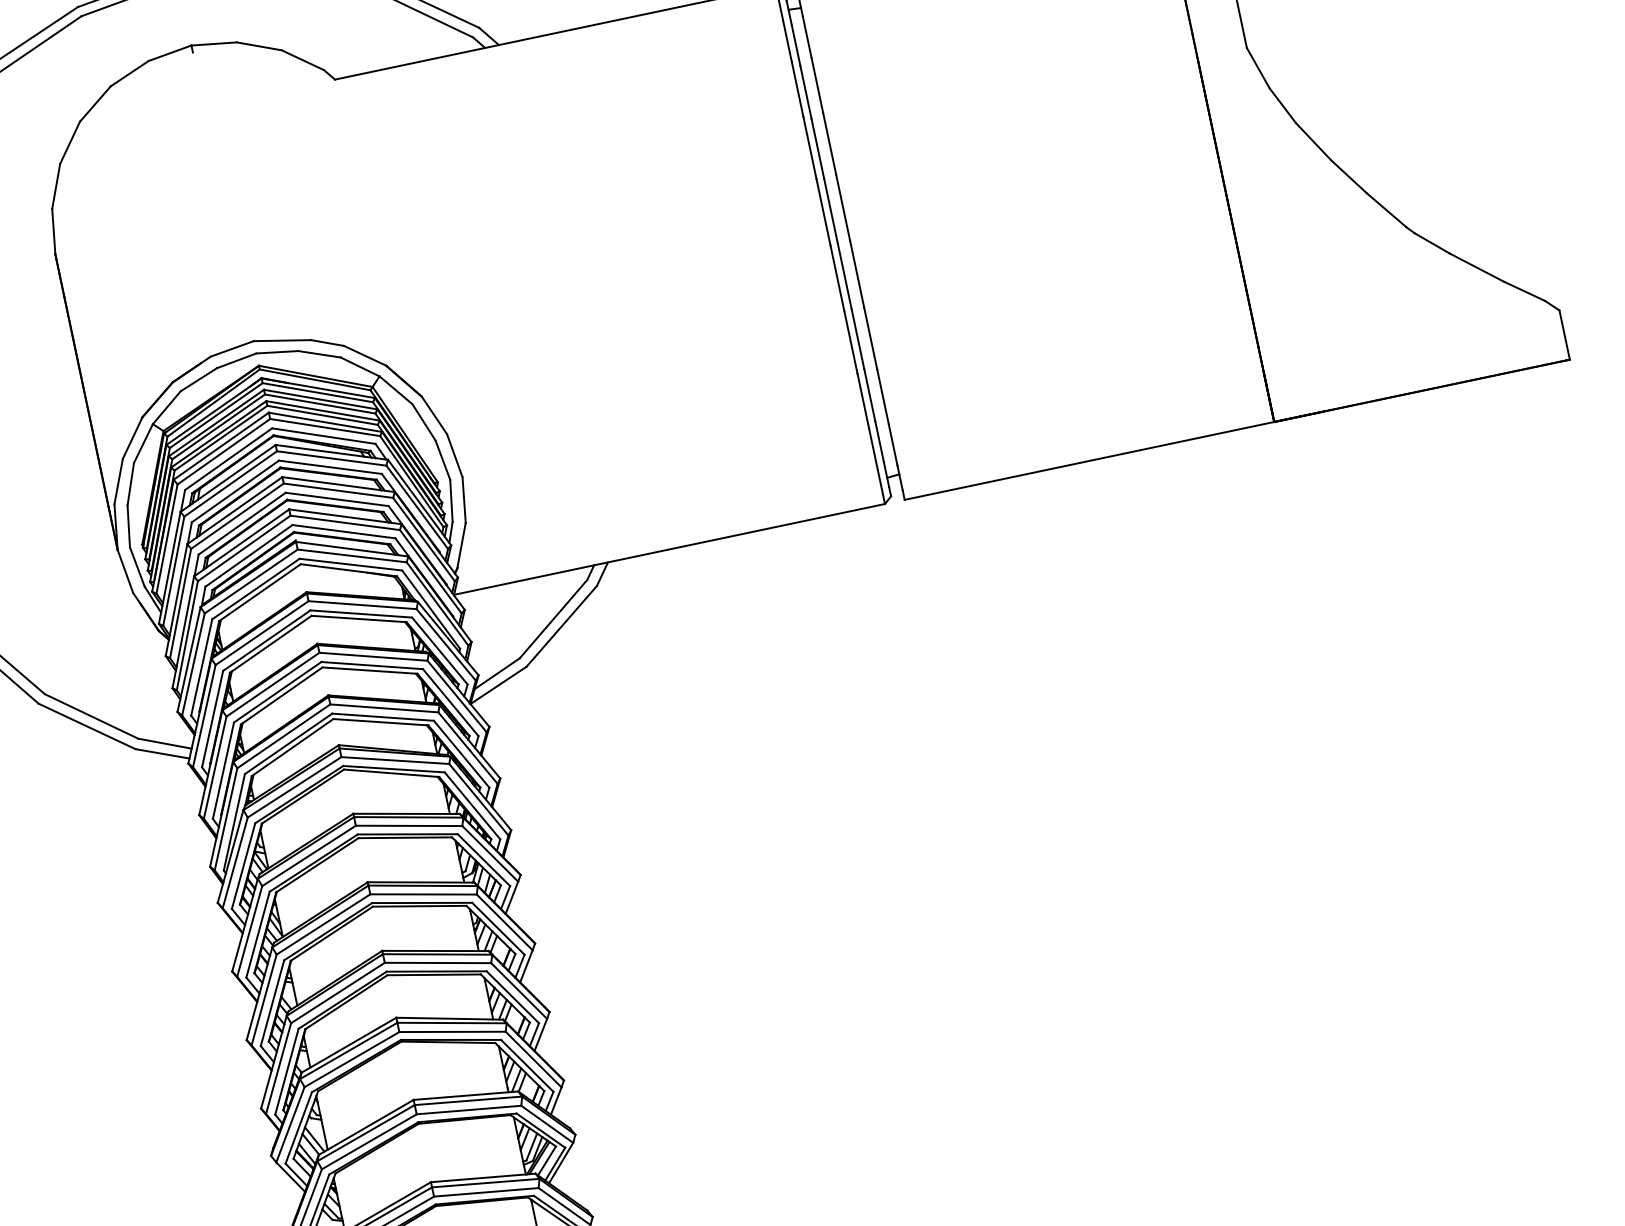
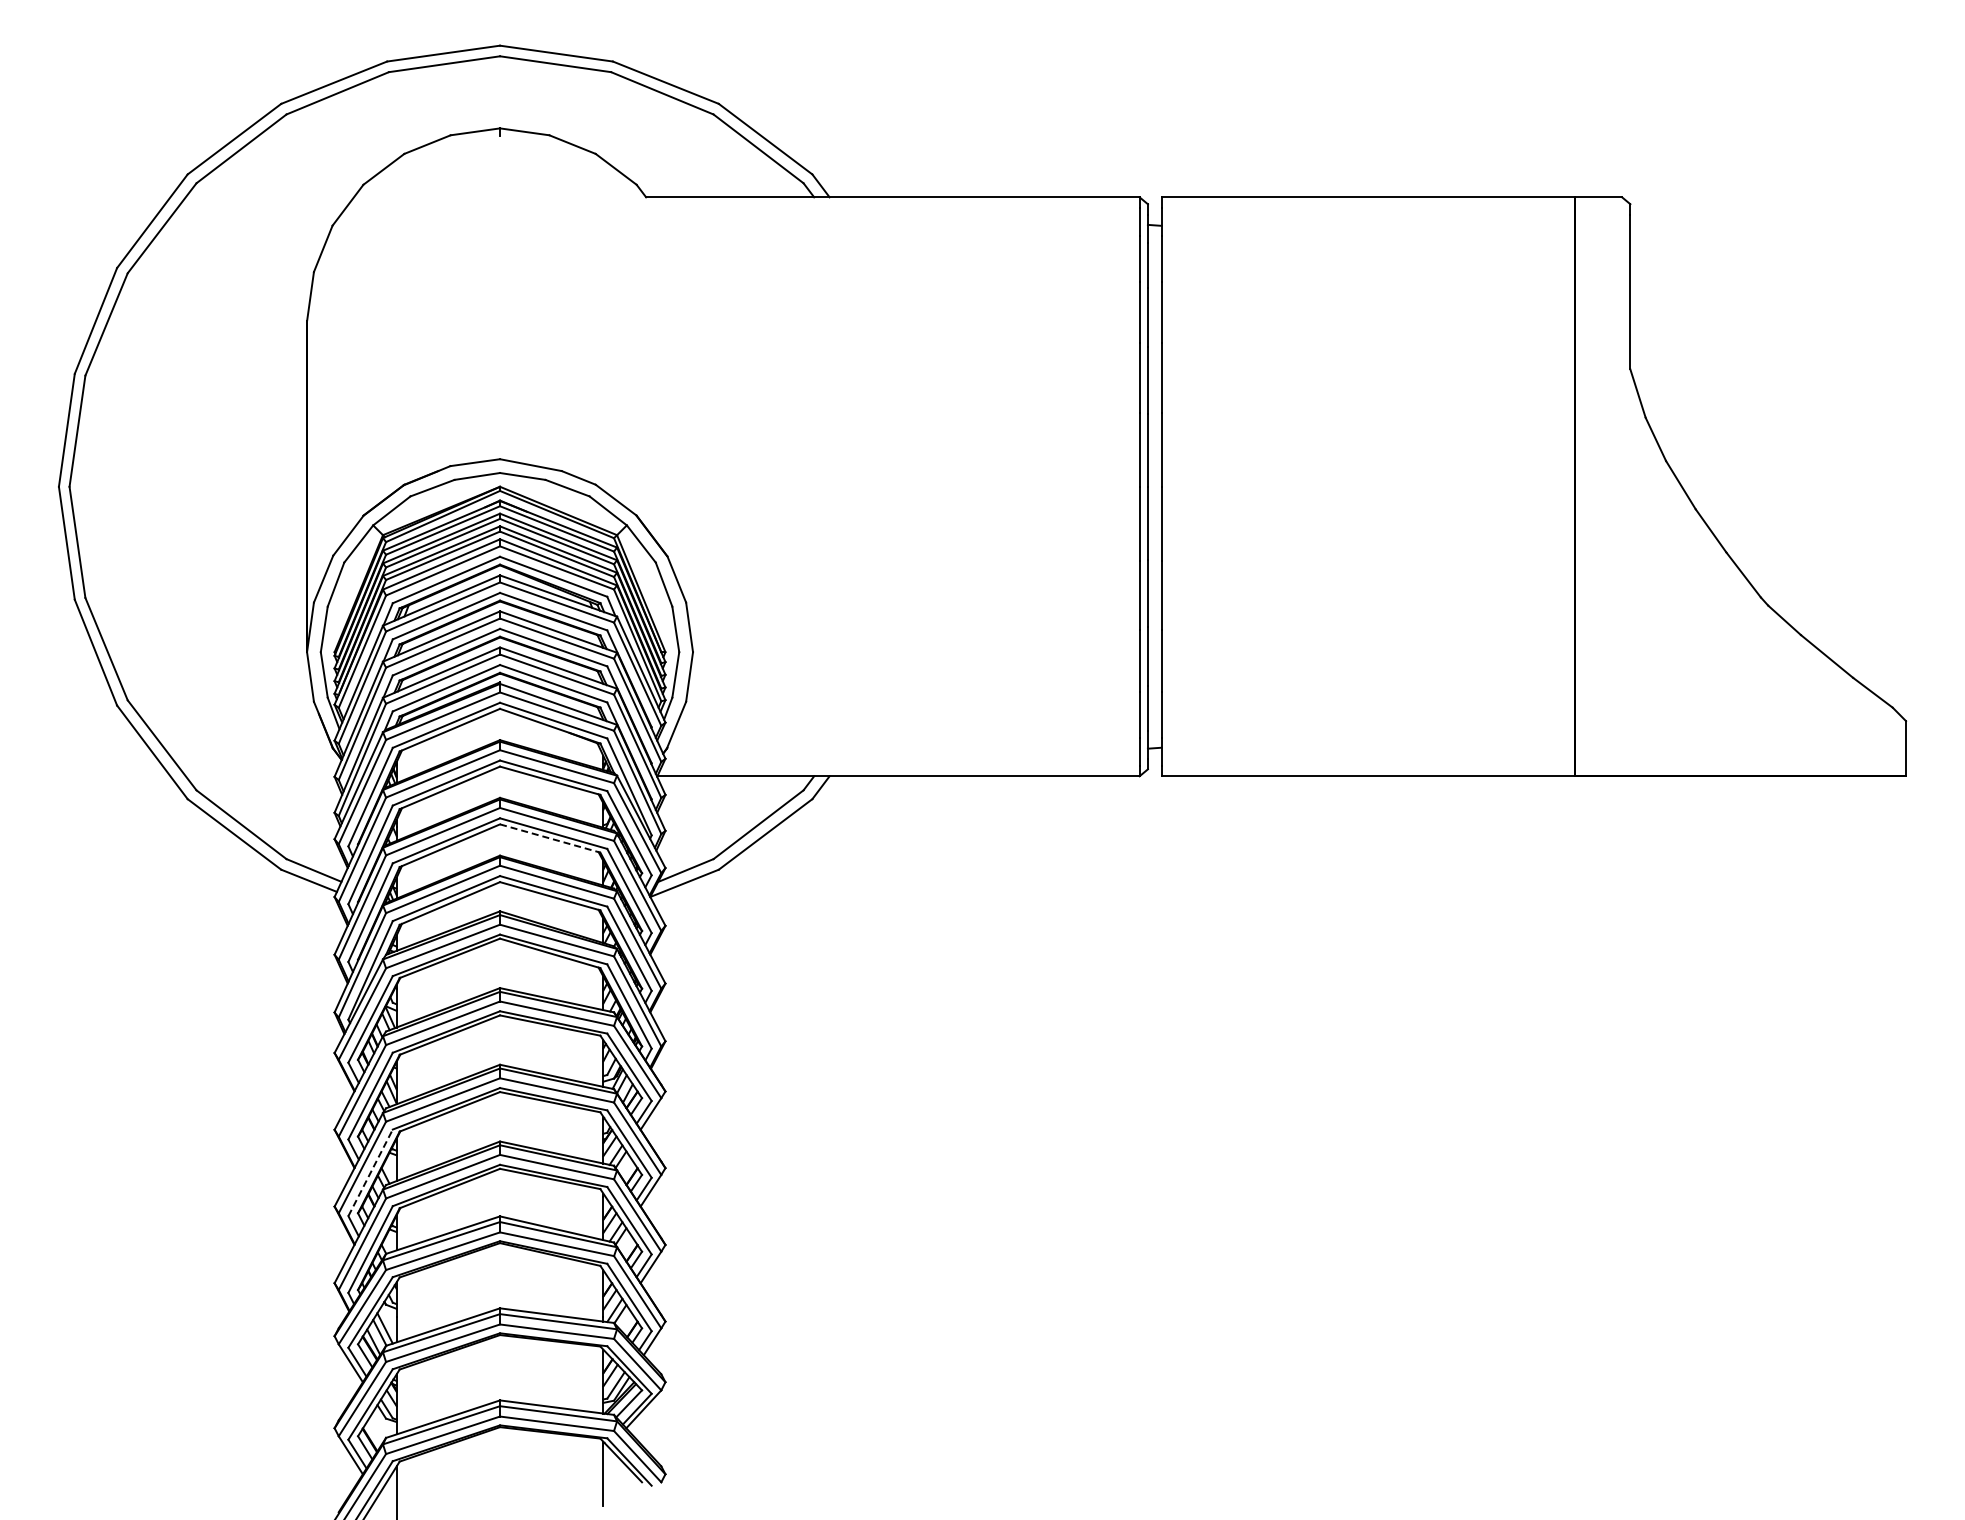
line: (370, 670) -> (550, 838), solid -> dashed
line: (272, 1002) -> (370, 1172), solid -> dashed

